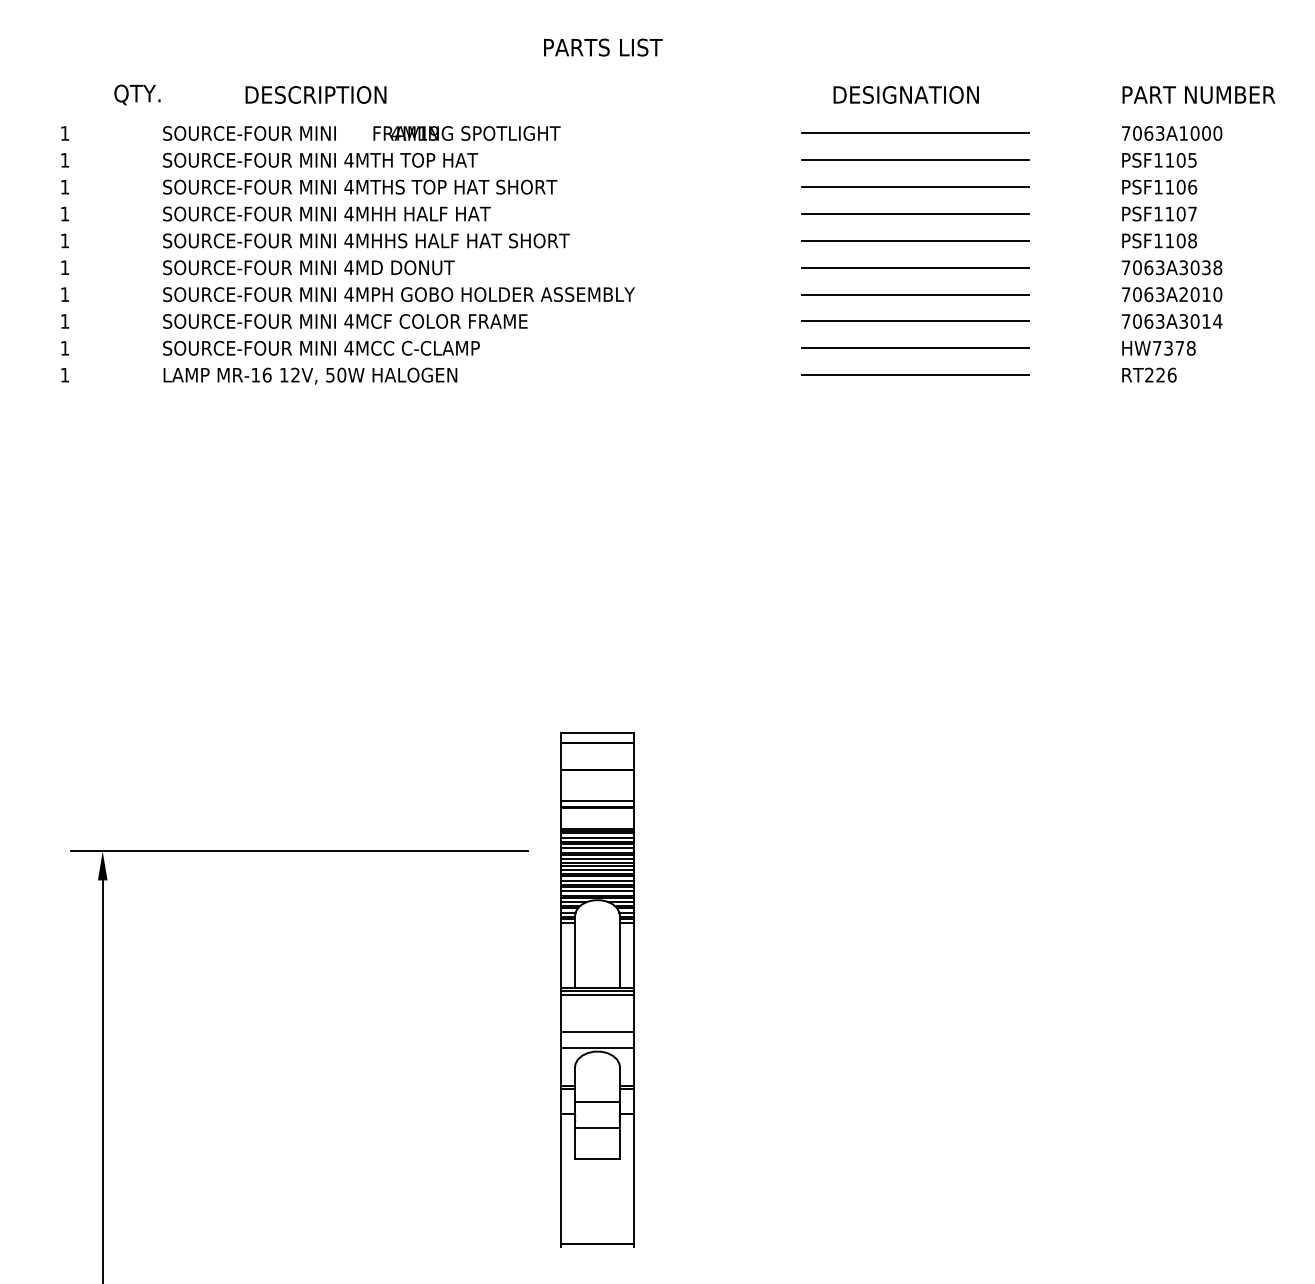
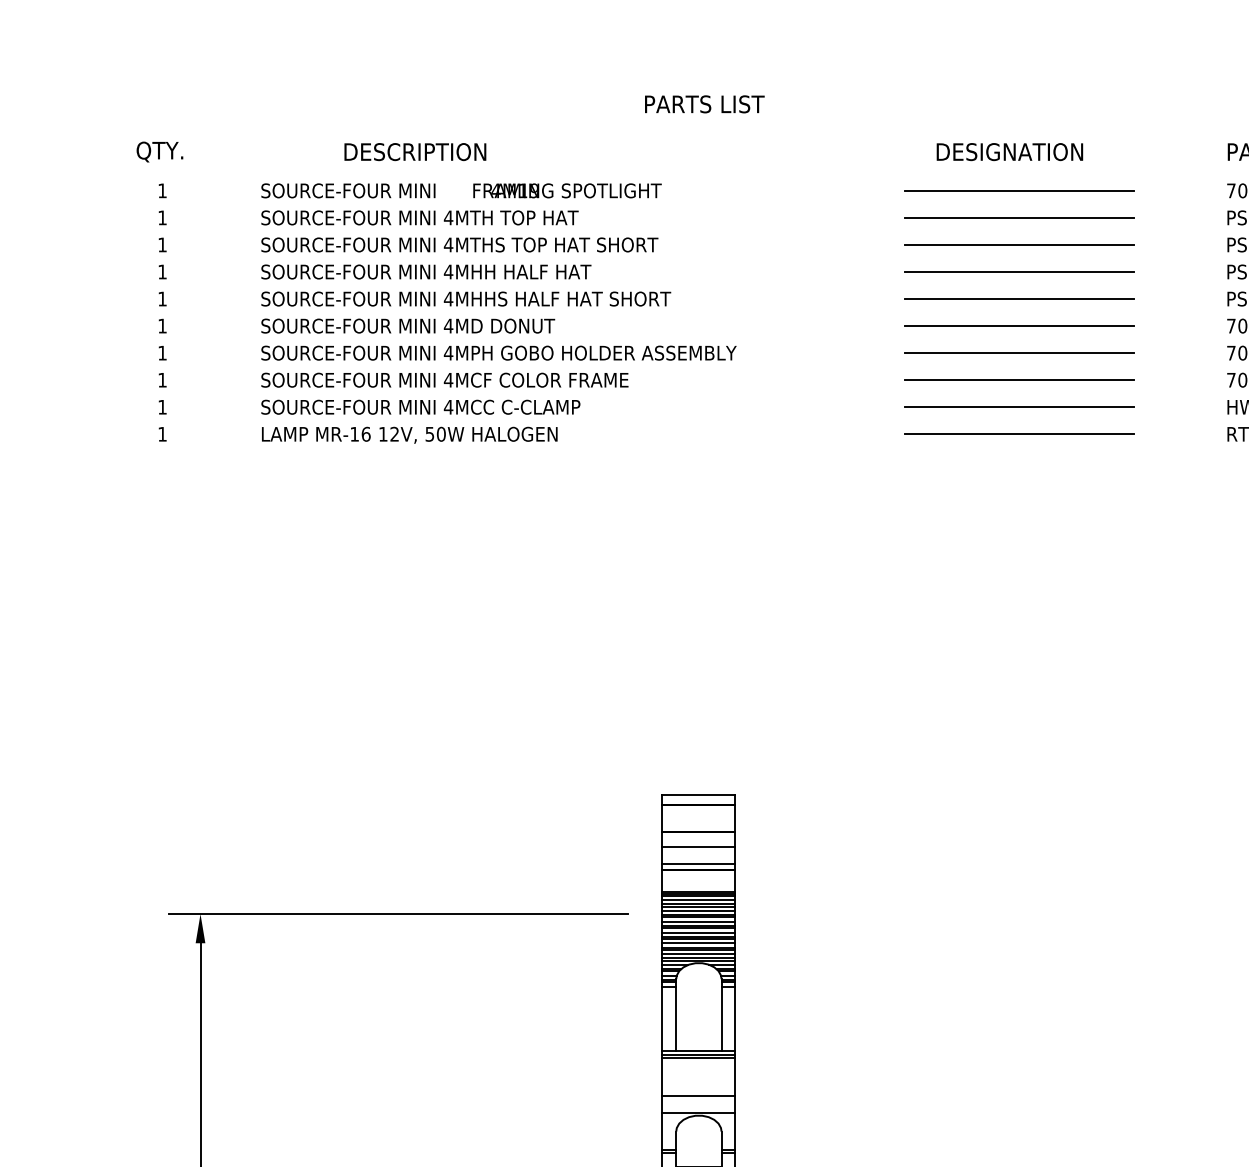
text: (137, 94) -> (159, 151), moved
line: (597, 785) -> (698, 847), added

